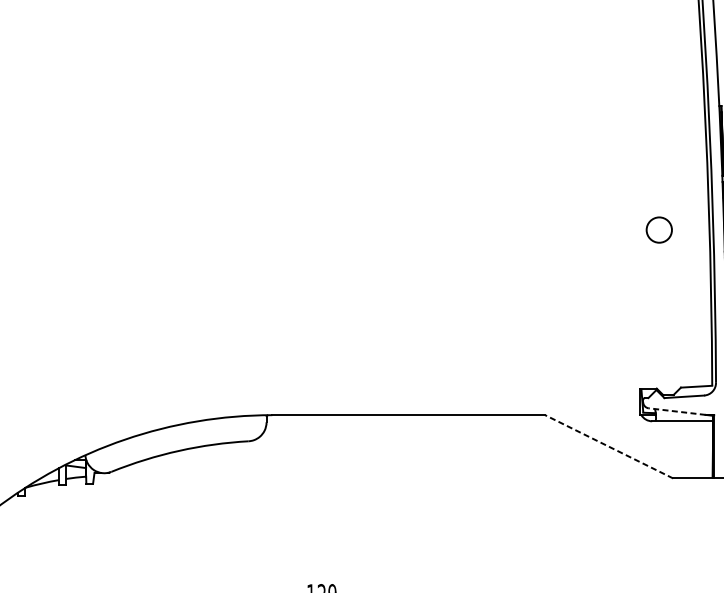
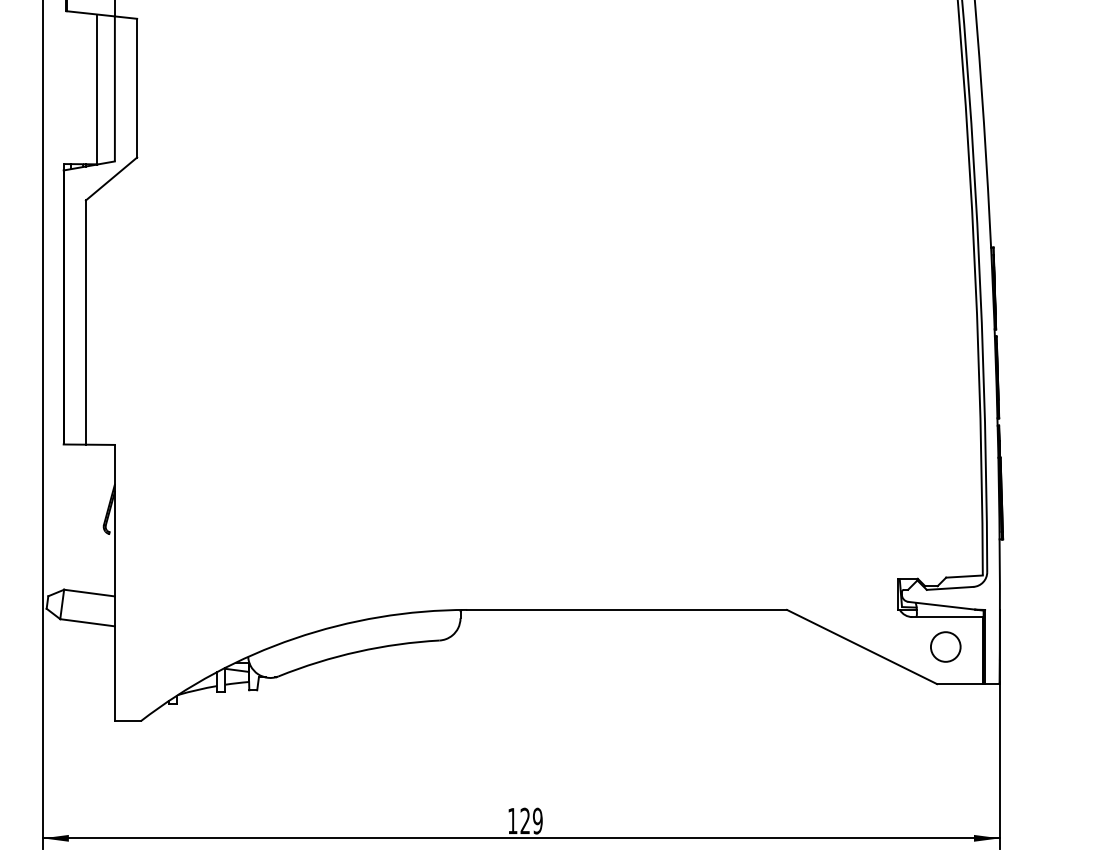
circle: (659, 229) -> (945, 646), moved
line: (676, 411) -> (941, 605), dashed -> solid
line: (609, 447) -> (862, 647), dashed -> solid

